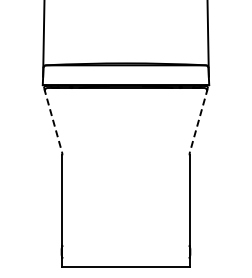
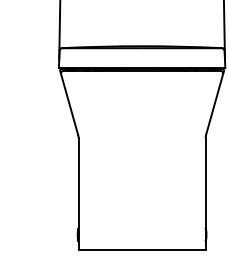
line: (53, 120) -> (69, 103), dashed -> solid
line: (198, 120) -> (214, 103), dashed -> solid

